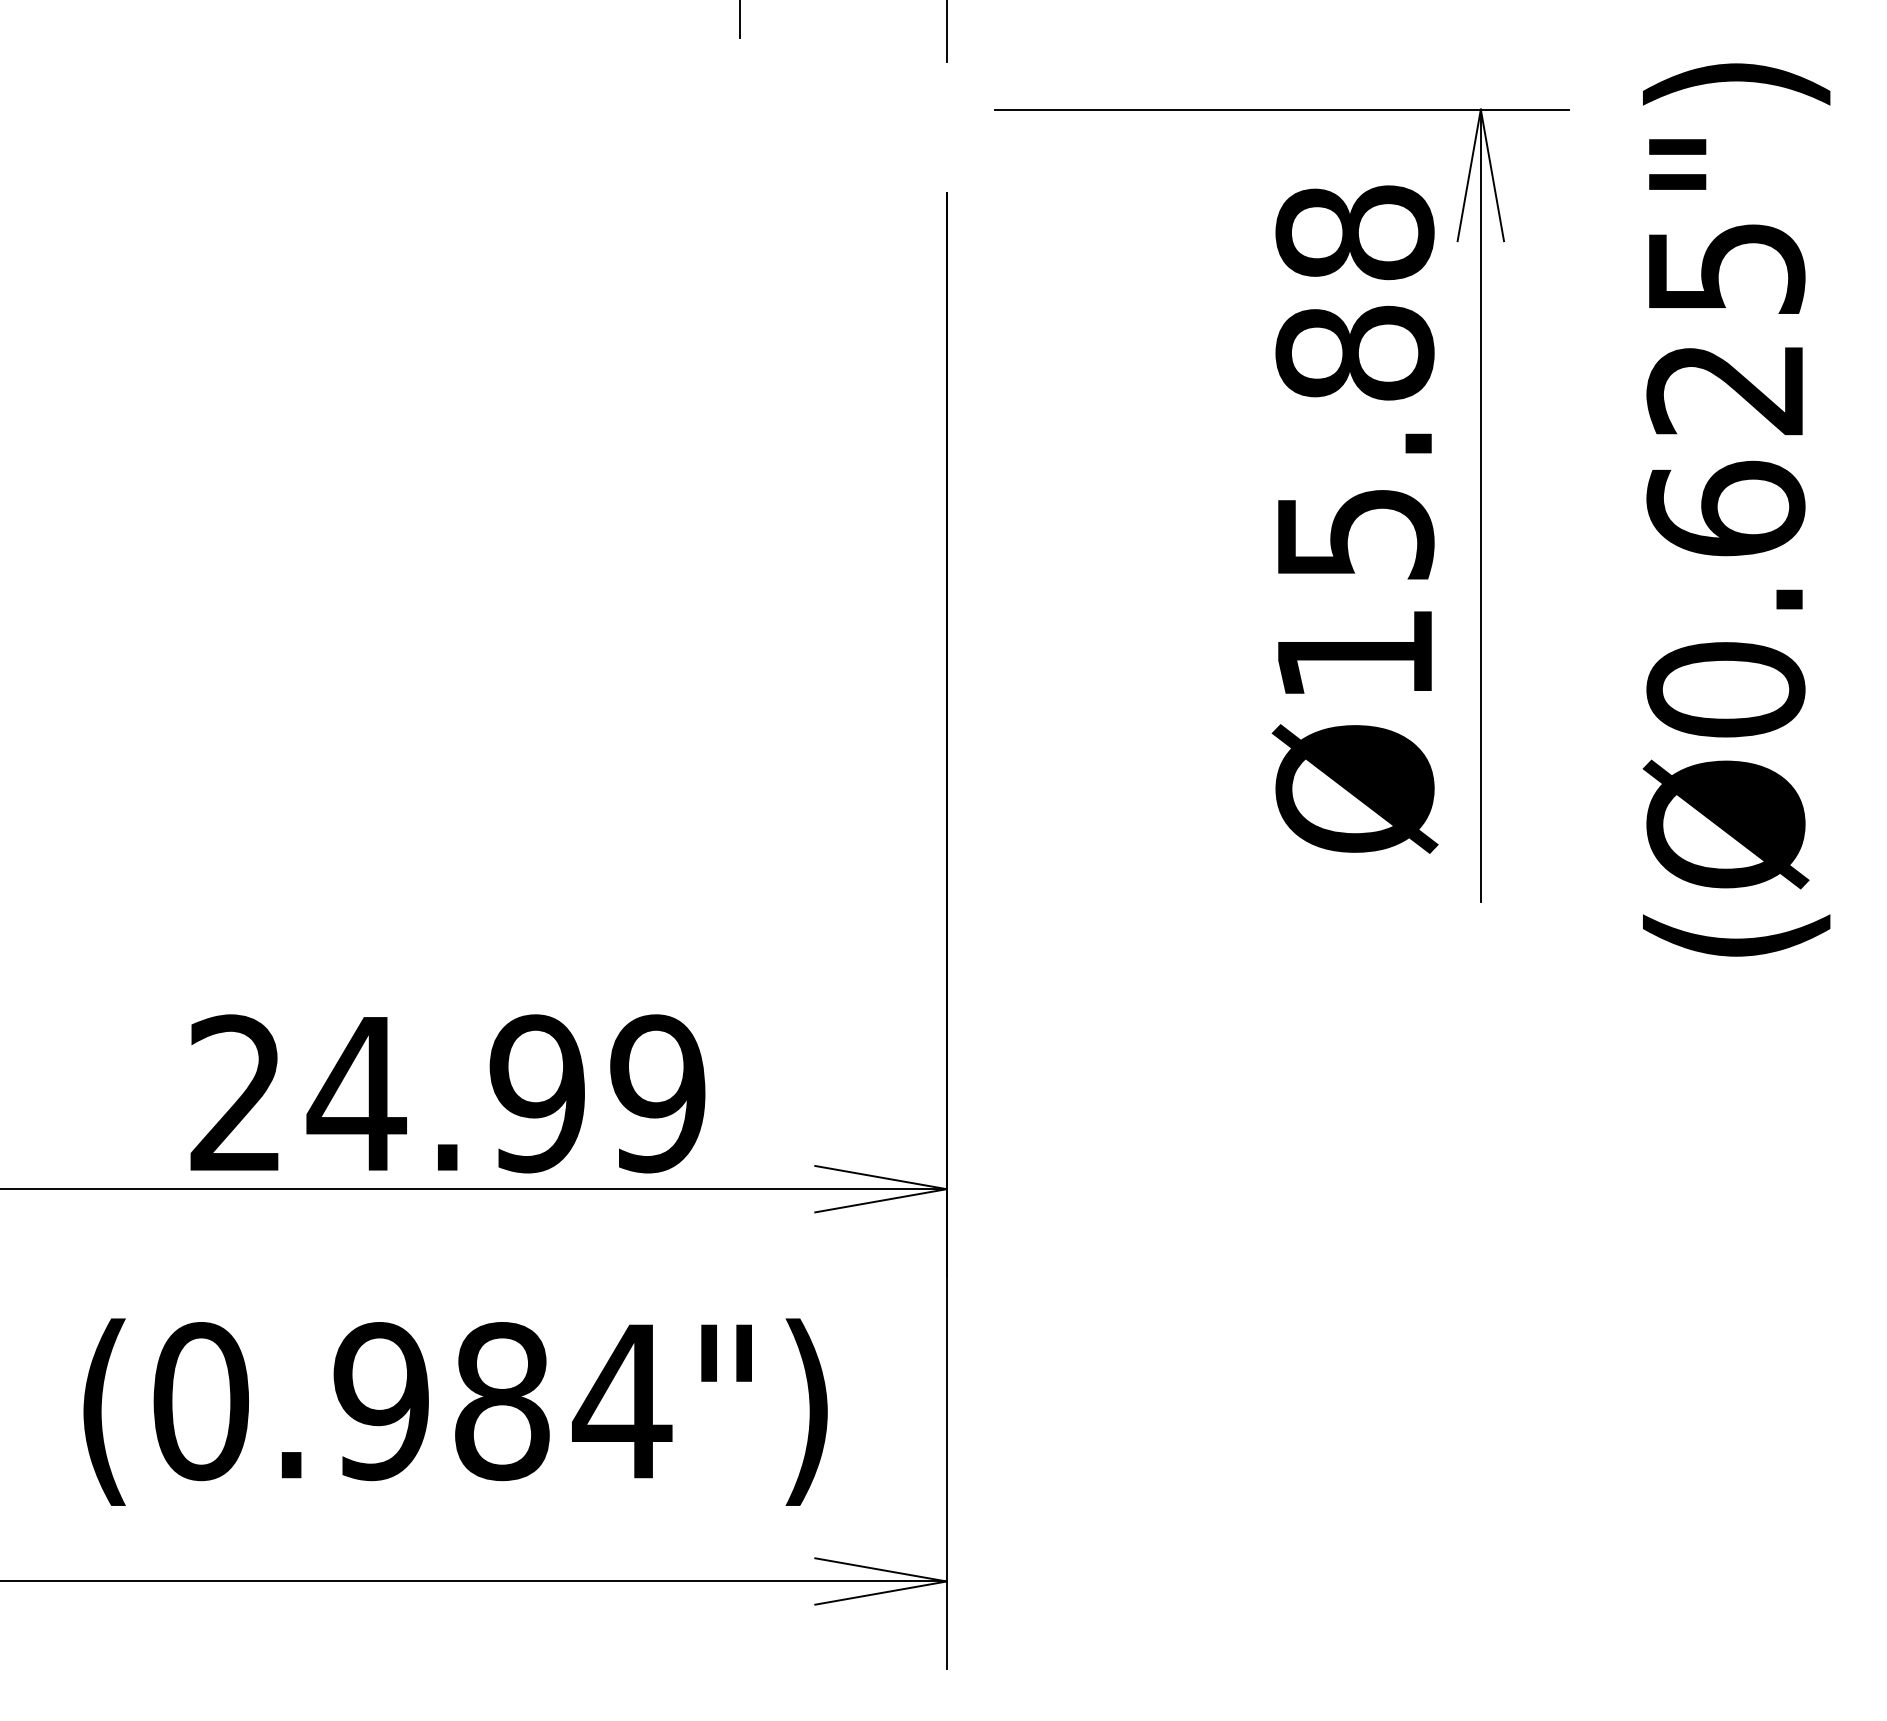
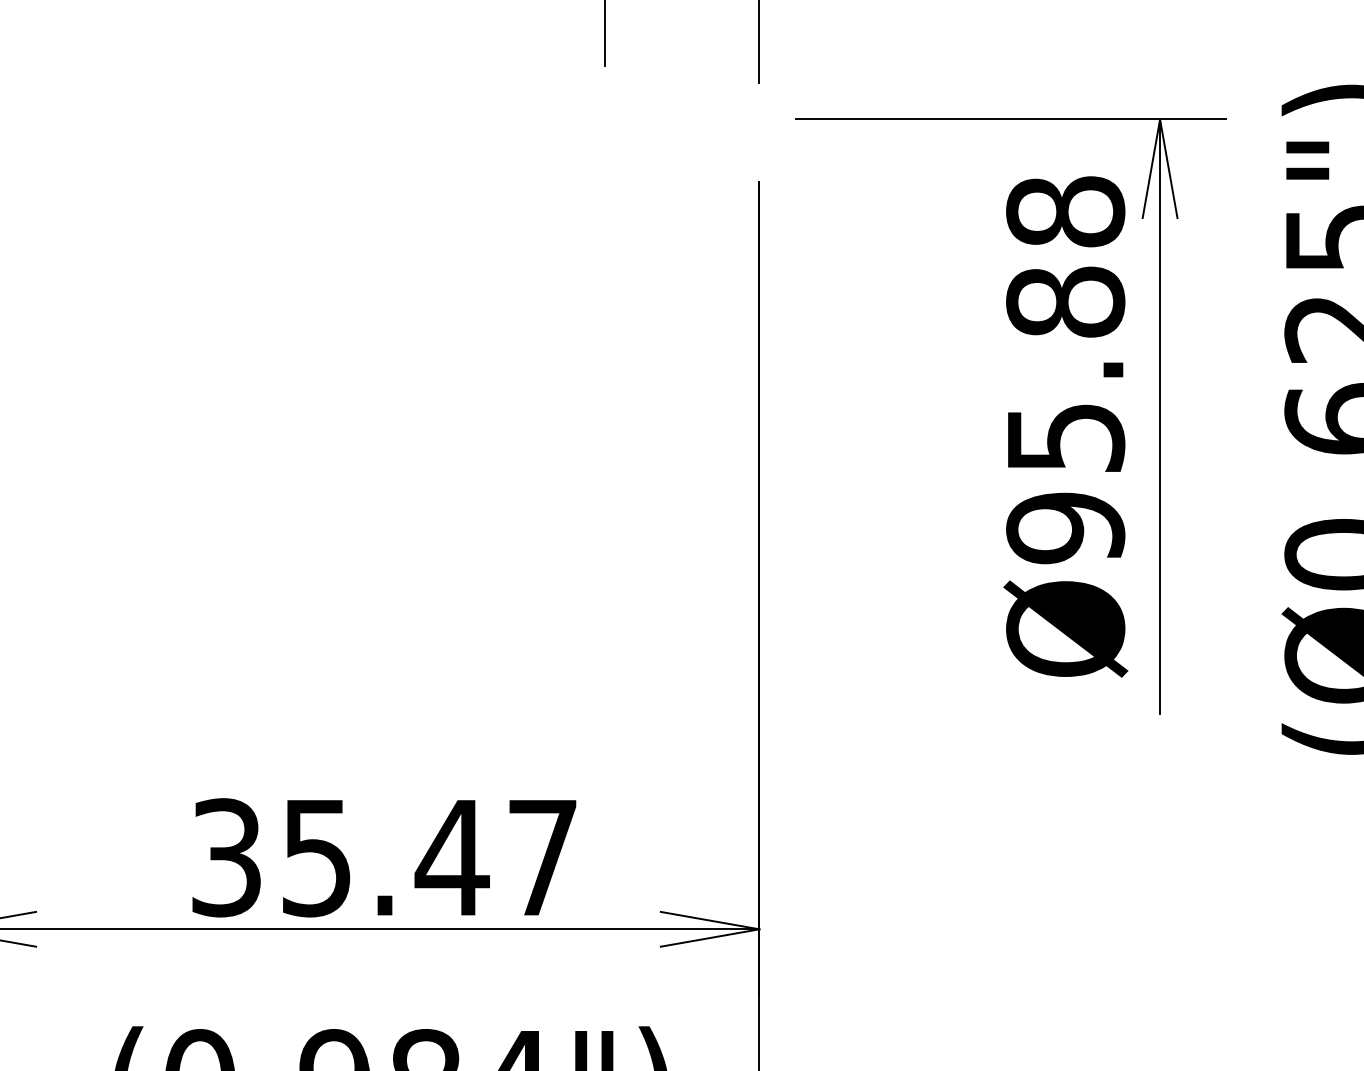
text: (1354, 654) -> (1065, 528), Ø15.88 -> Ø95.88
text: (447, 1093) -> (384, 857), 24.99 -> 35.47

